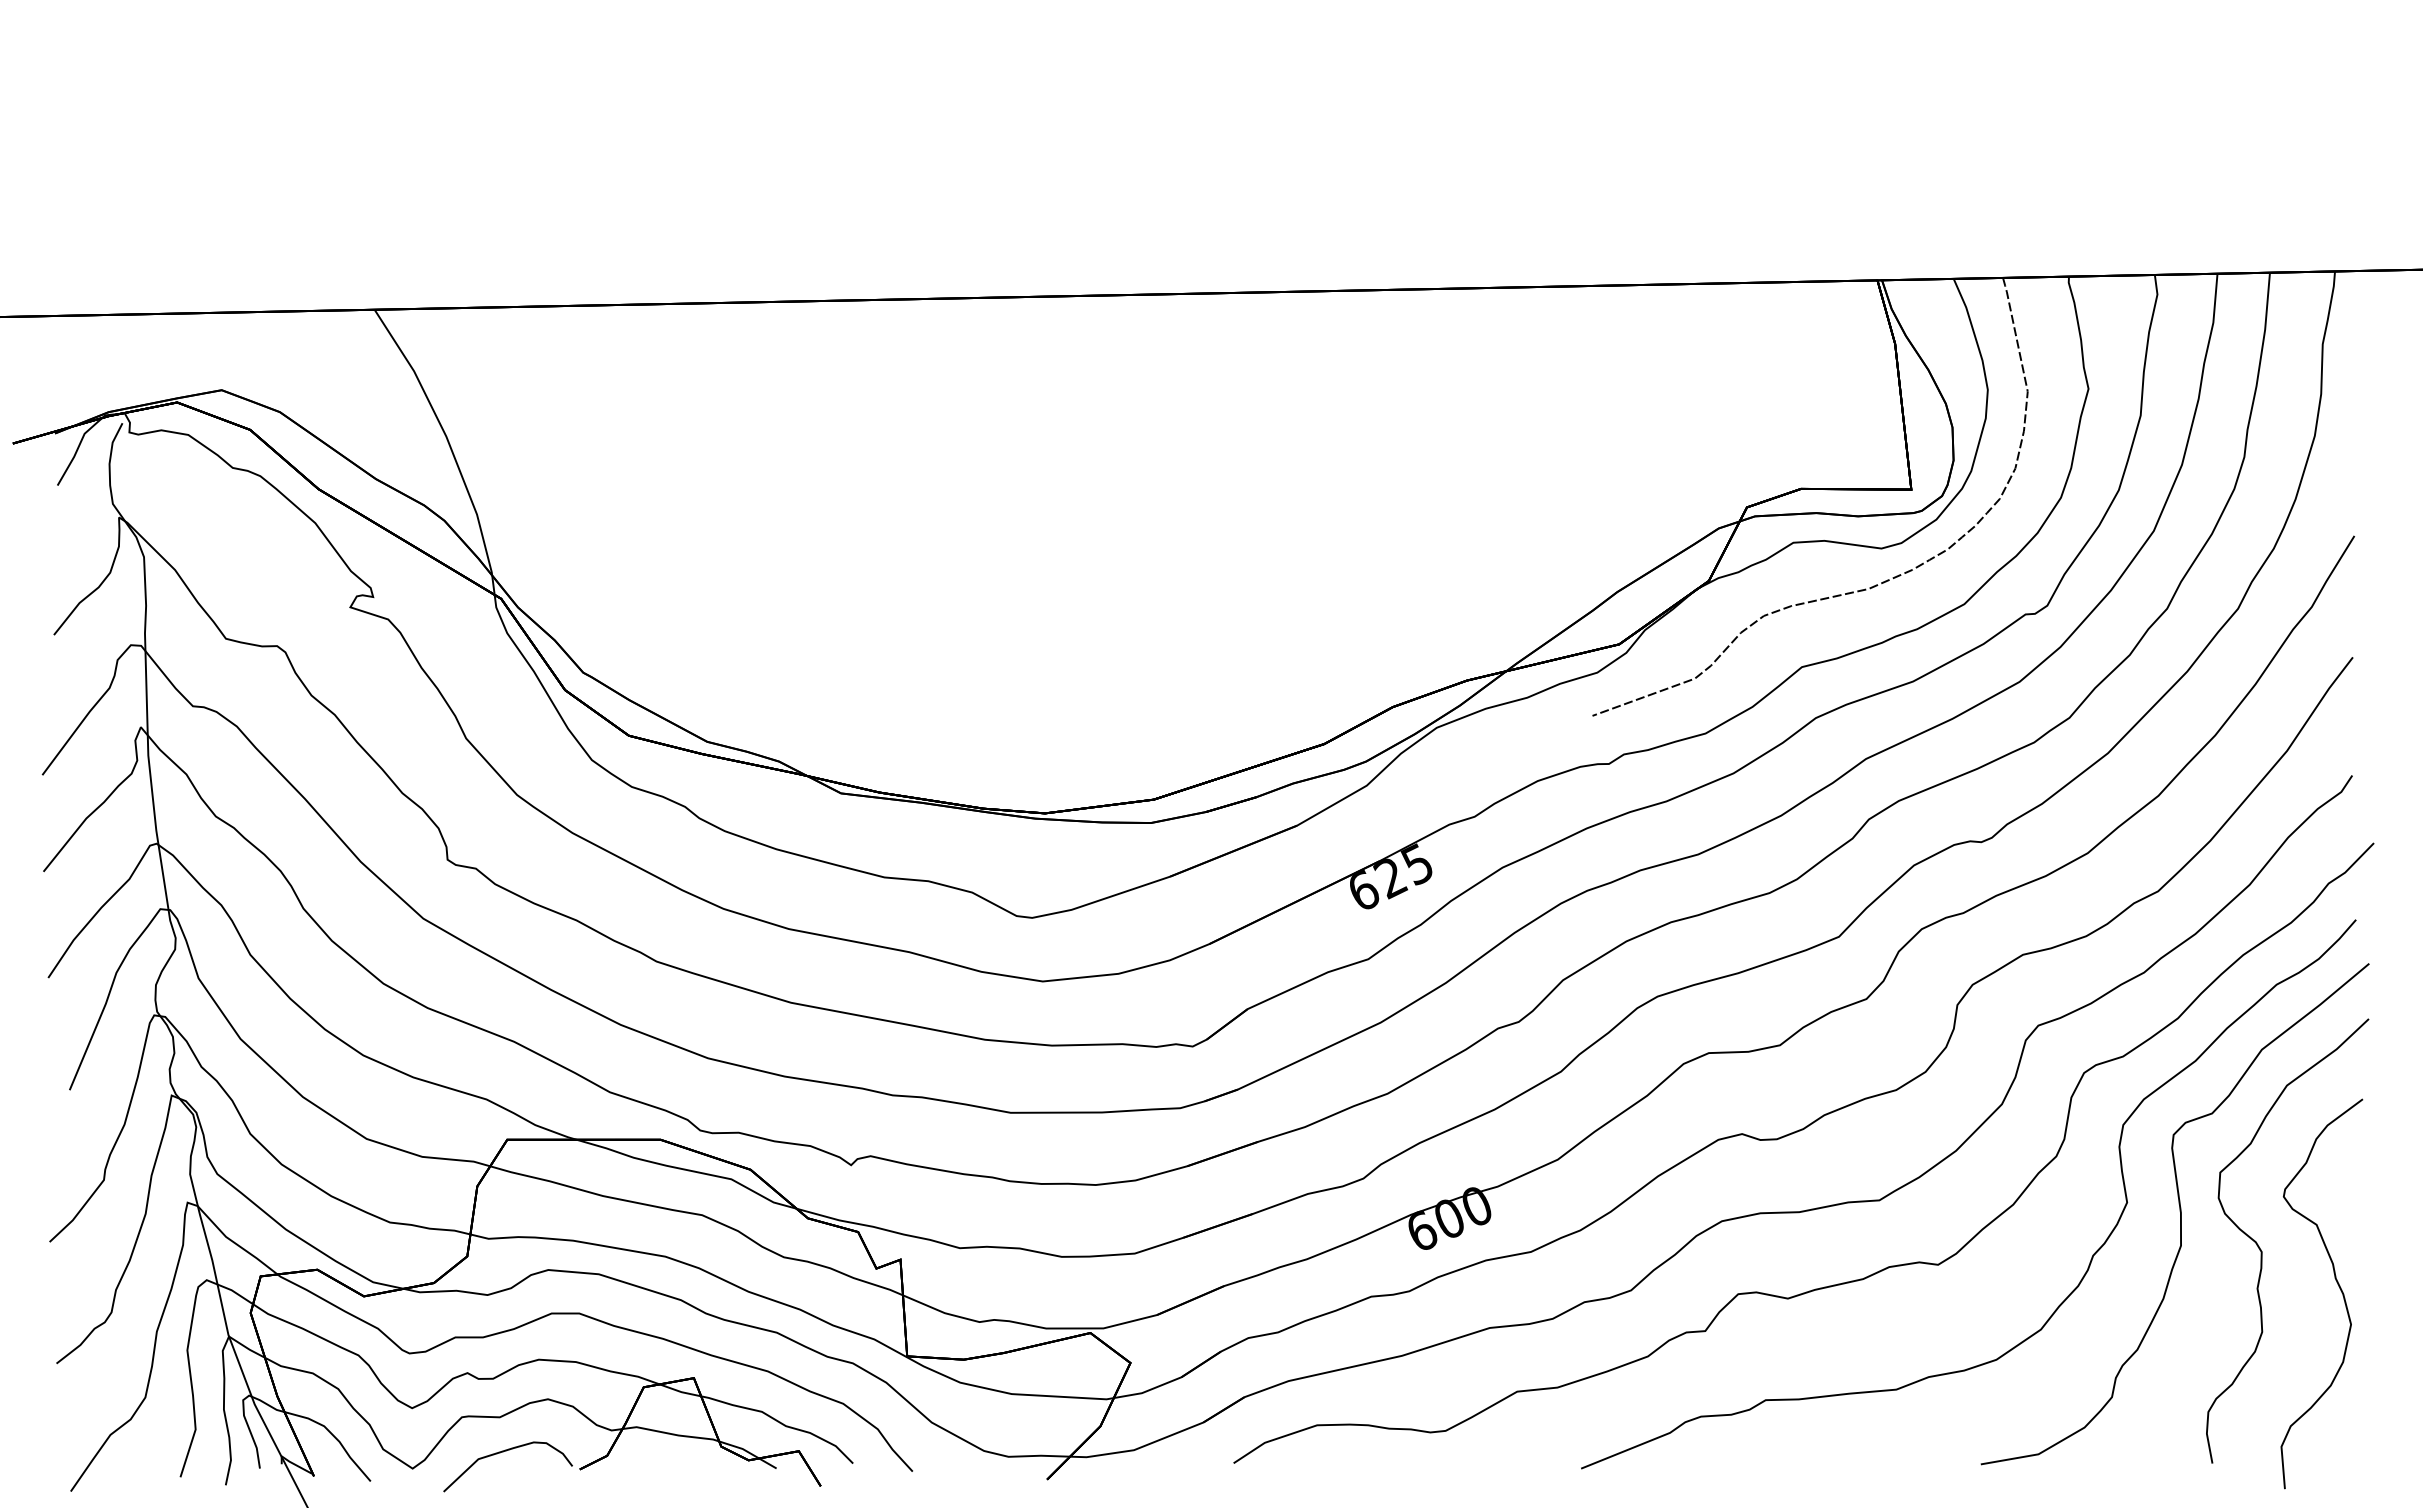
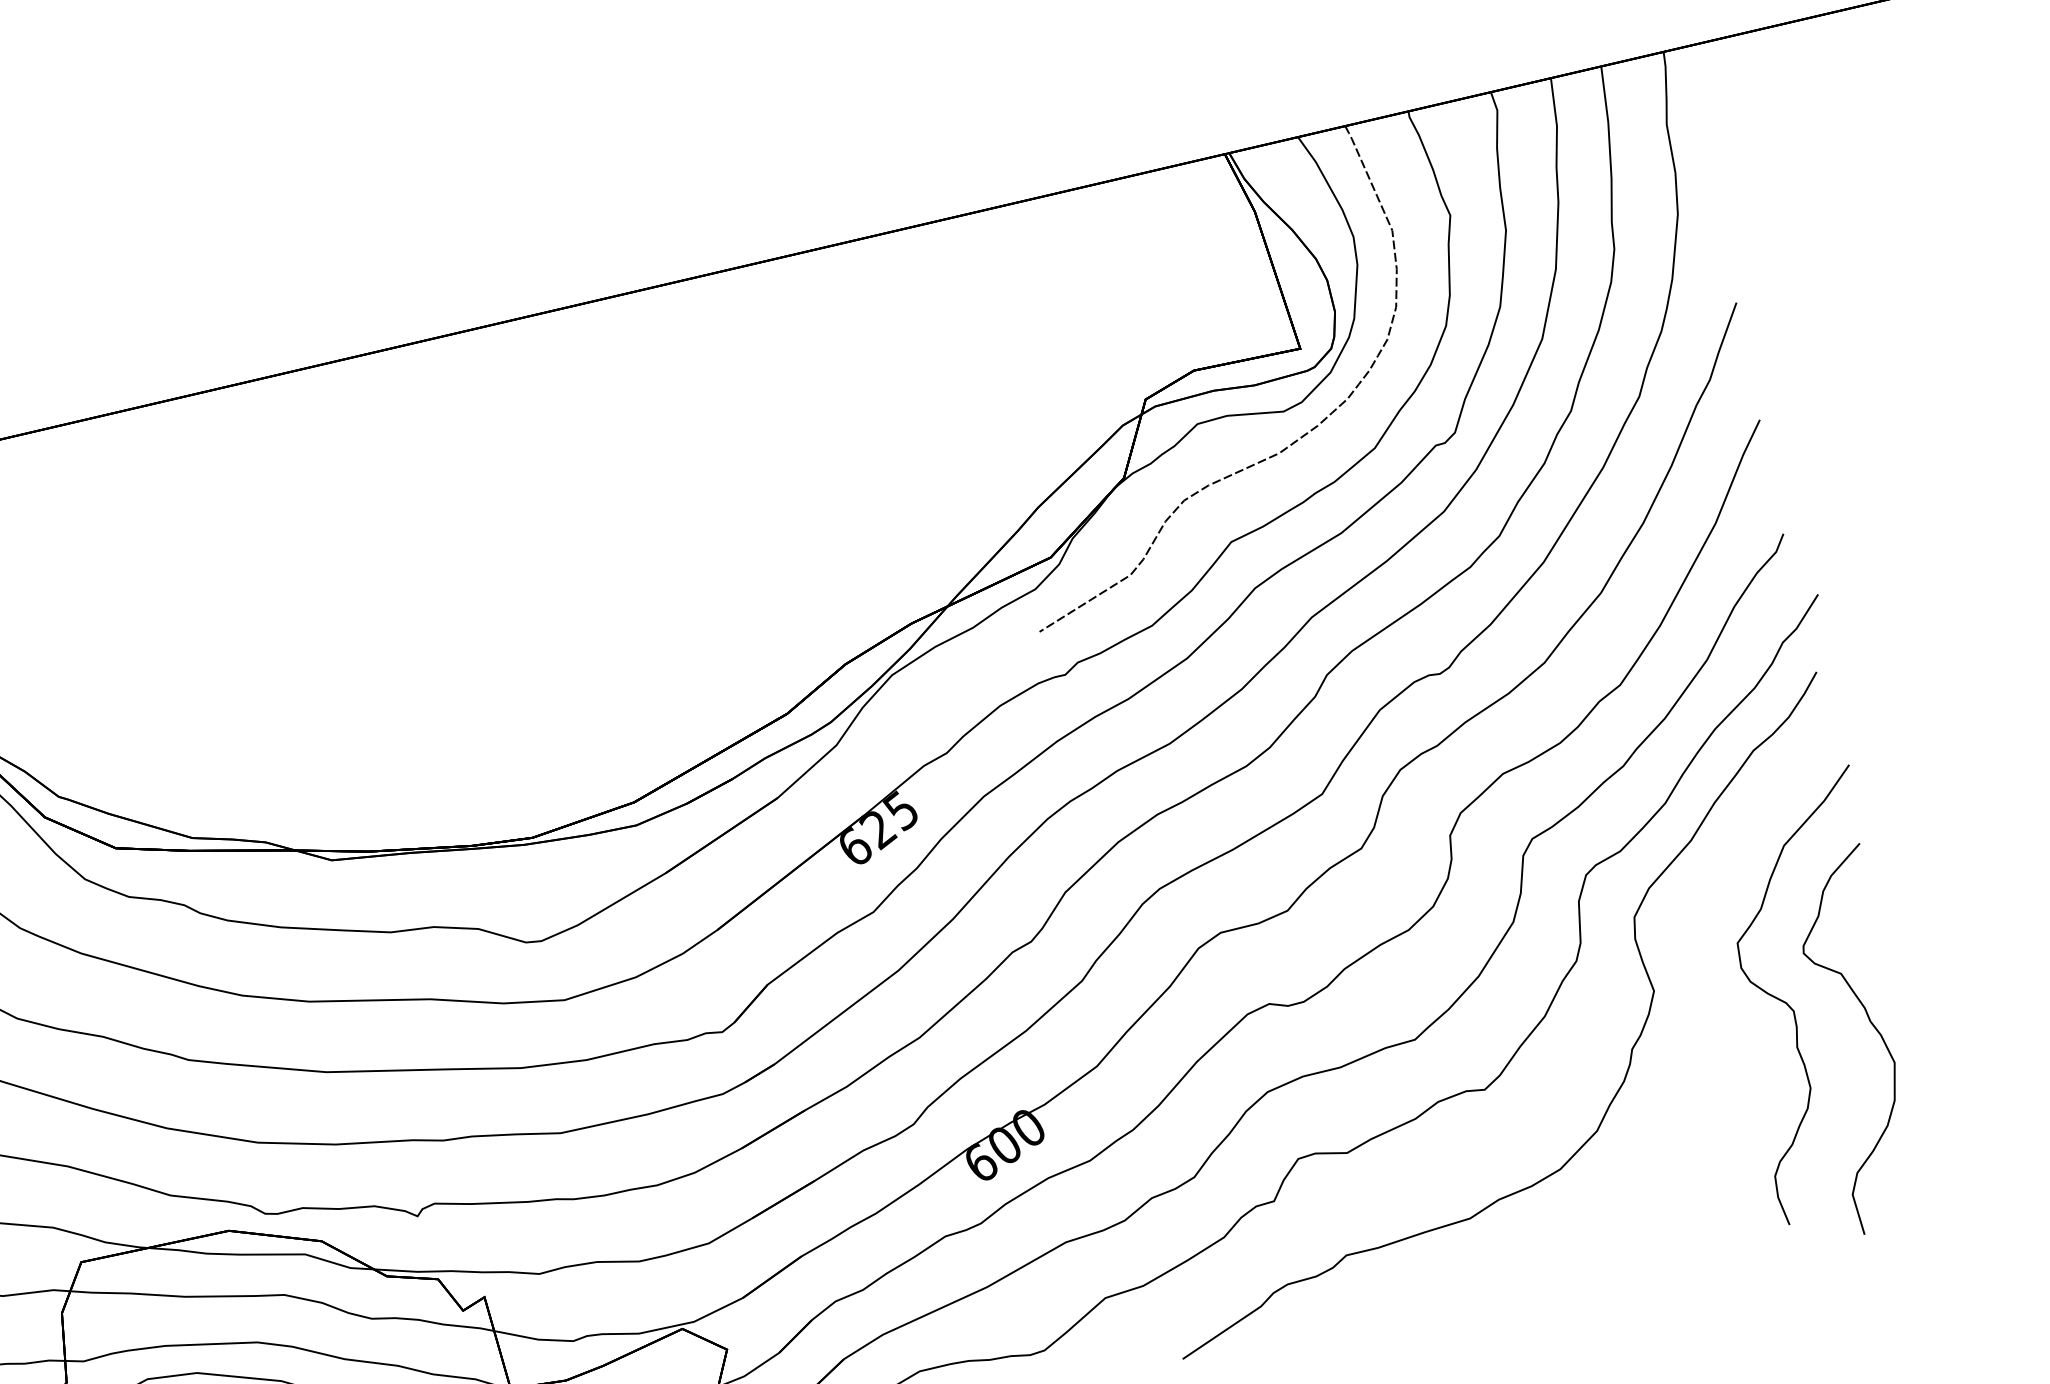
curve: (2179, 1211) -> (1706, 989), removed

